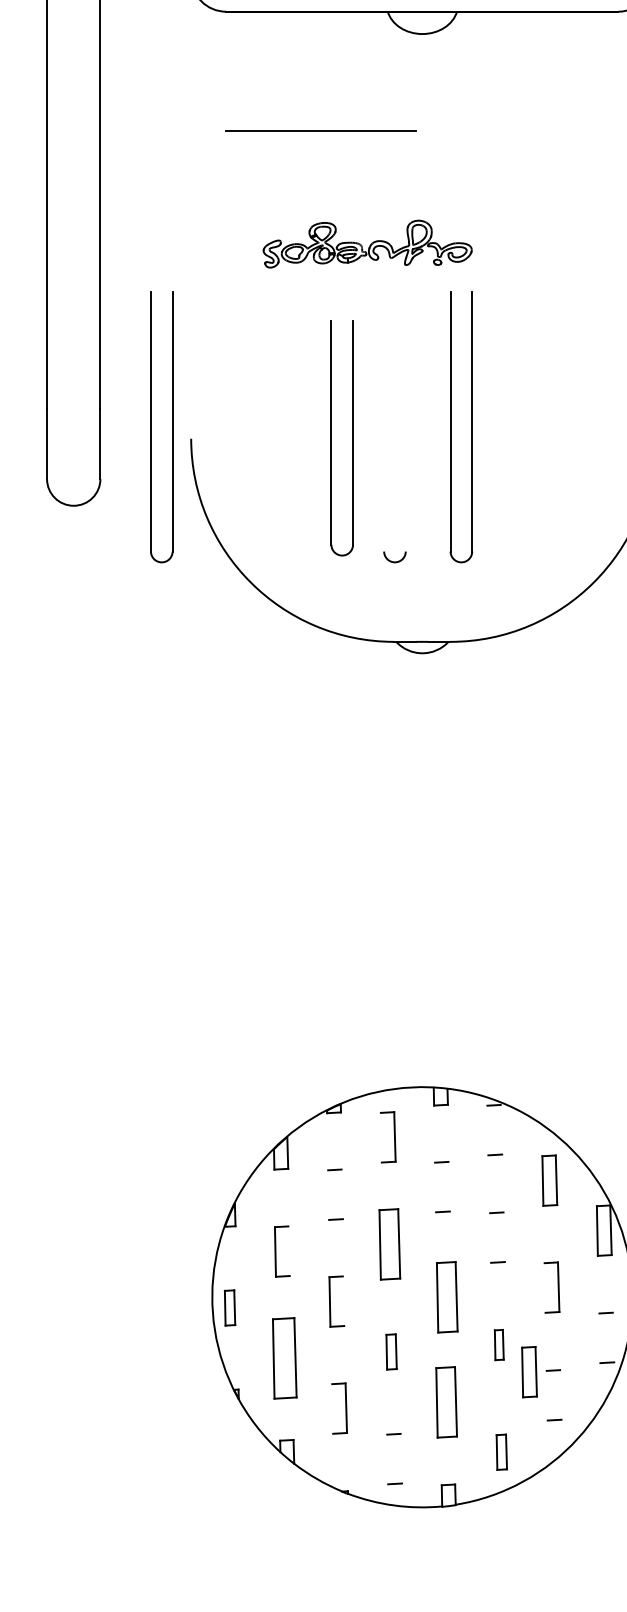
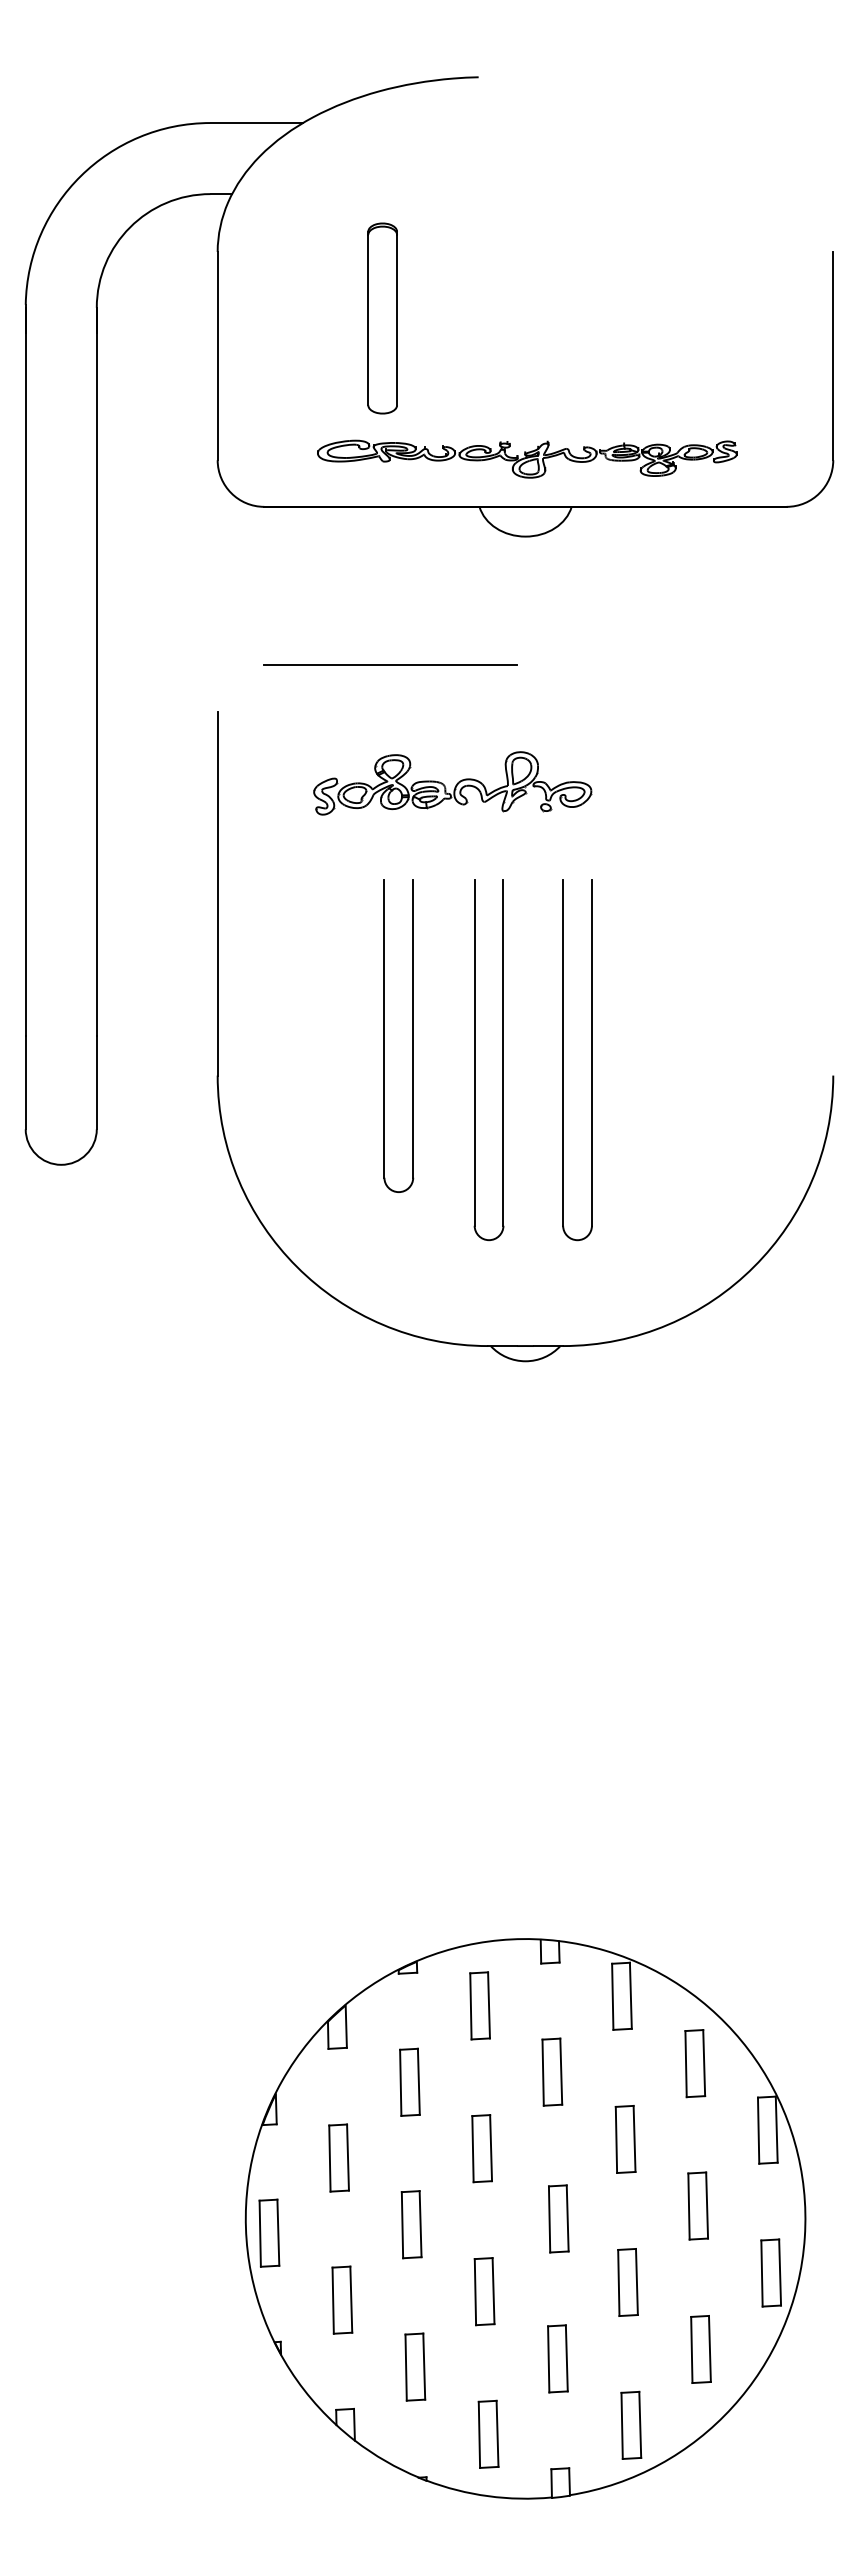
part: (367, 244) -> (452, 783), moved
line: (191, 302) -> (217, 893), added
line: (384, 421) -> (474, 1052), added
line: (405, 421) -> (503, 1052), added
part: (151, 427) -> (164, 1060), removed
part: (331, 437) -> (384, 1035), moved
line: (501, 1129) -> (630, 1995), added
line: (487, 1130) -> (612, 1996), added
line: (381, 1137) -> (470, 2006), added
line: (449, 1186) -> (561, 2071), added
line: (435, 1187) -> (542, 2072), added
line: (328, 1194) -> (400, 2082), added
line: (341, 1194) -> (418, 2081), added
line: (504, 1236) -> (634, 2138), added
line: (490, 1237) -> (616, 2139), added
part: (389, 1244) -> (481, 2148), size x0.71
line: (288, 1251) -> (347, 2157), added
line: (544, 1287) -> (688, 2206), added
part: (447, 1296) -> (558, 2218), size x0.71
line: (343, 1301) -> (420, 2224), added
part: (230, 1307) -> (269, 2232), size x1.43
line: (613, 1337) -> (780, 2272), added
line: (599, 1338) -> (761, 2273), added
part: (498, 1345) -> (627, 2282), size x1.67
part: (391, 1351) -> (484, 2291), size x1.43
part: (284, 1357) -> (342, 2299), size x0.62
part: (529, 1372) -> (668, 2318), removed
line: (560, 1394) -> (709, 2348), added
line: (546, 1395) -> (691, 2349), added
part: (446, 1402) -> (557, 2358), size x0.71
line: (332, 1408) -> (405, 2367), added
part: (501, 1451) -> (631, 2424), size x1.43
line: (401, 1458) -> (497, 2433), added
line: (387, 1459) -> (479, 2434), added

